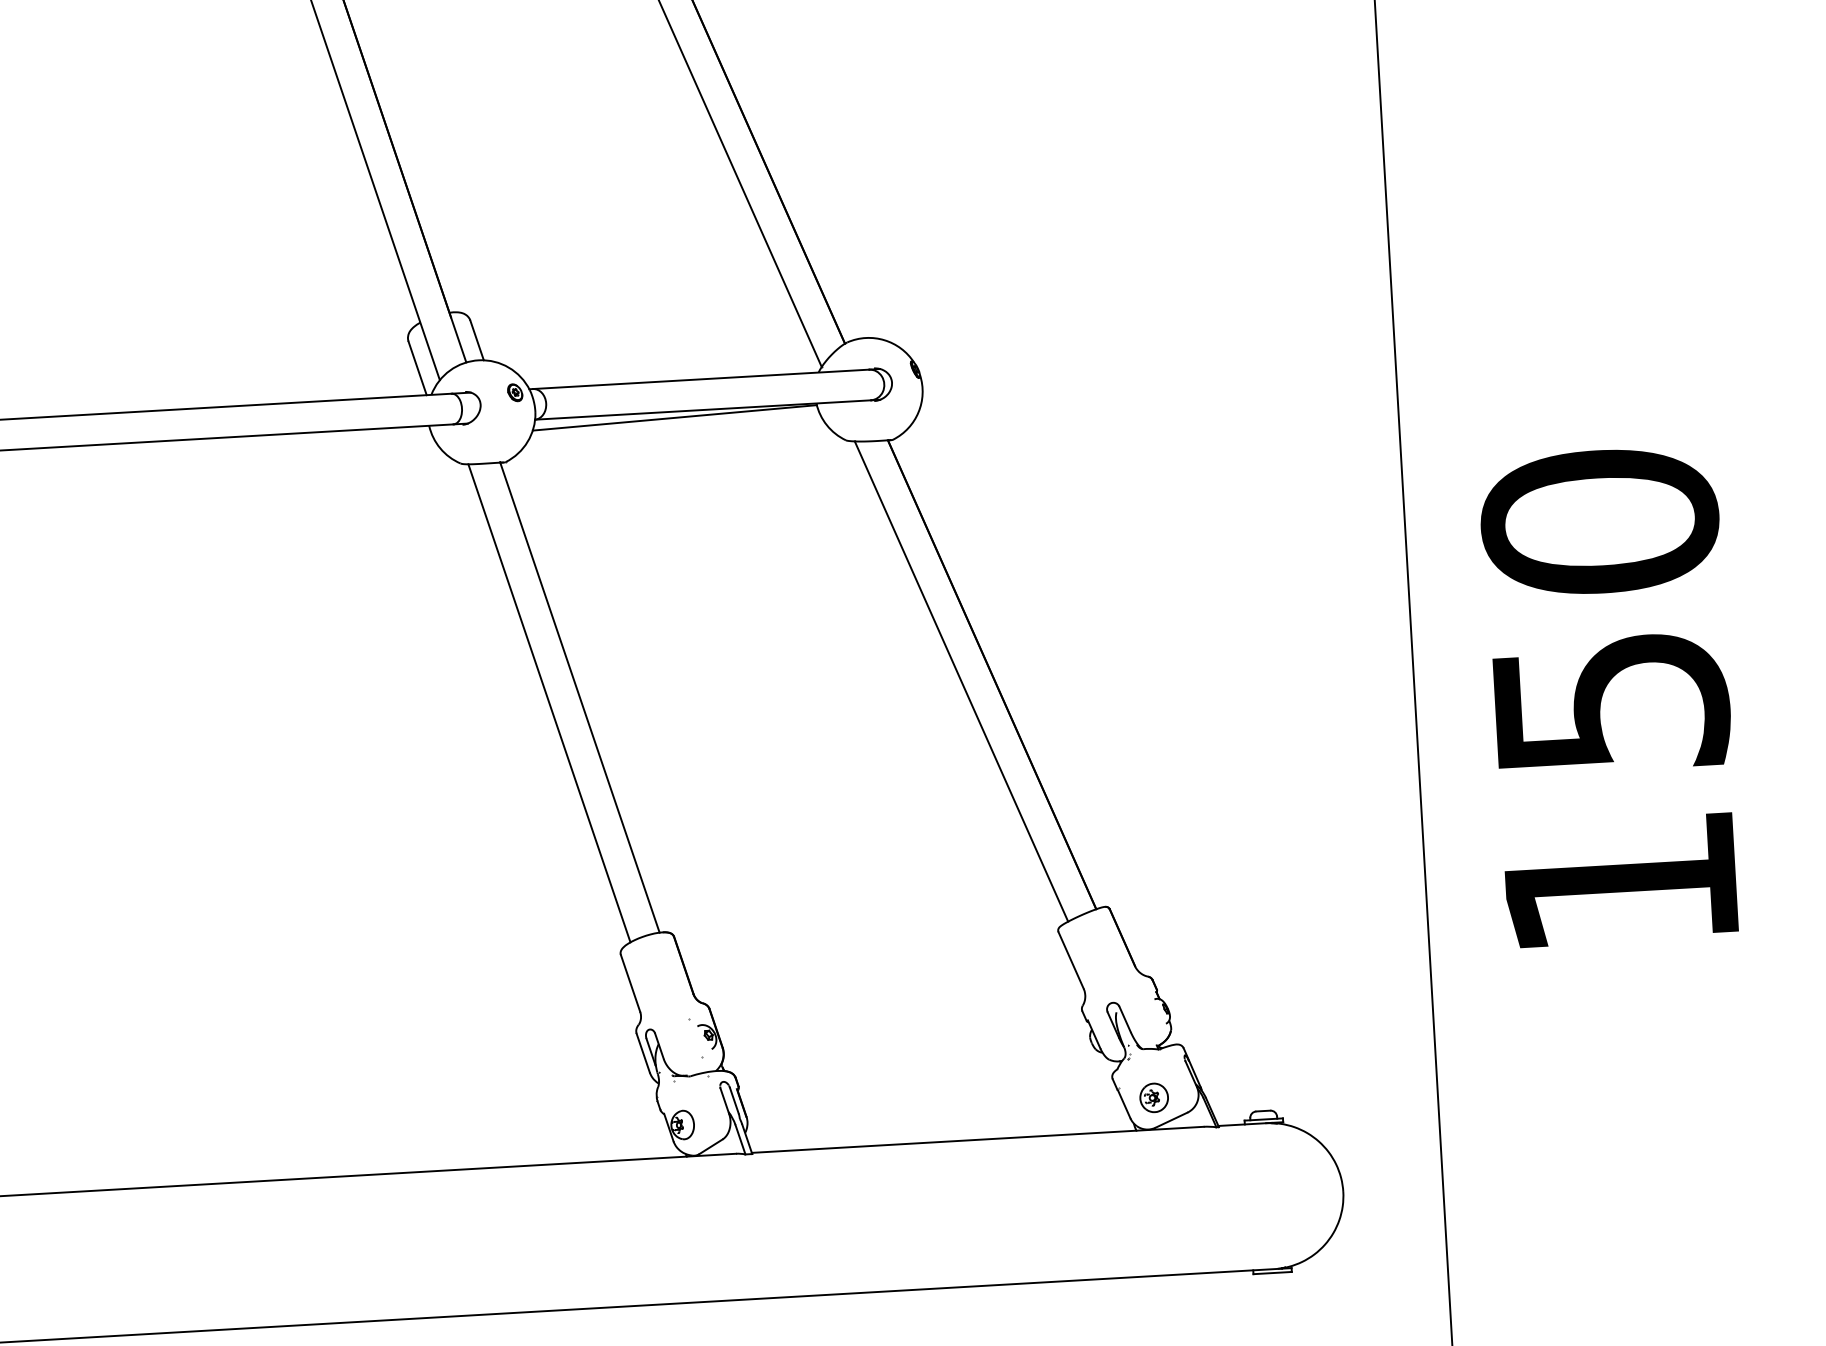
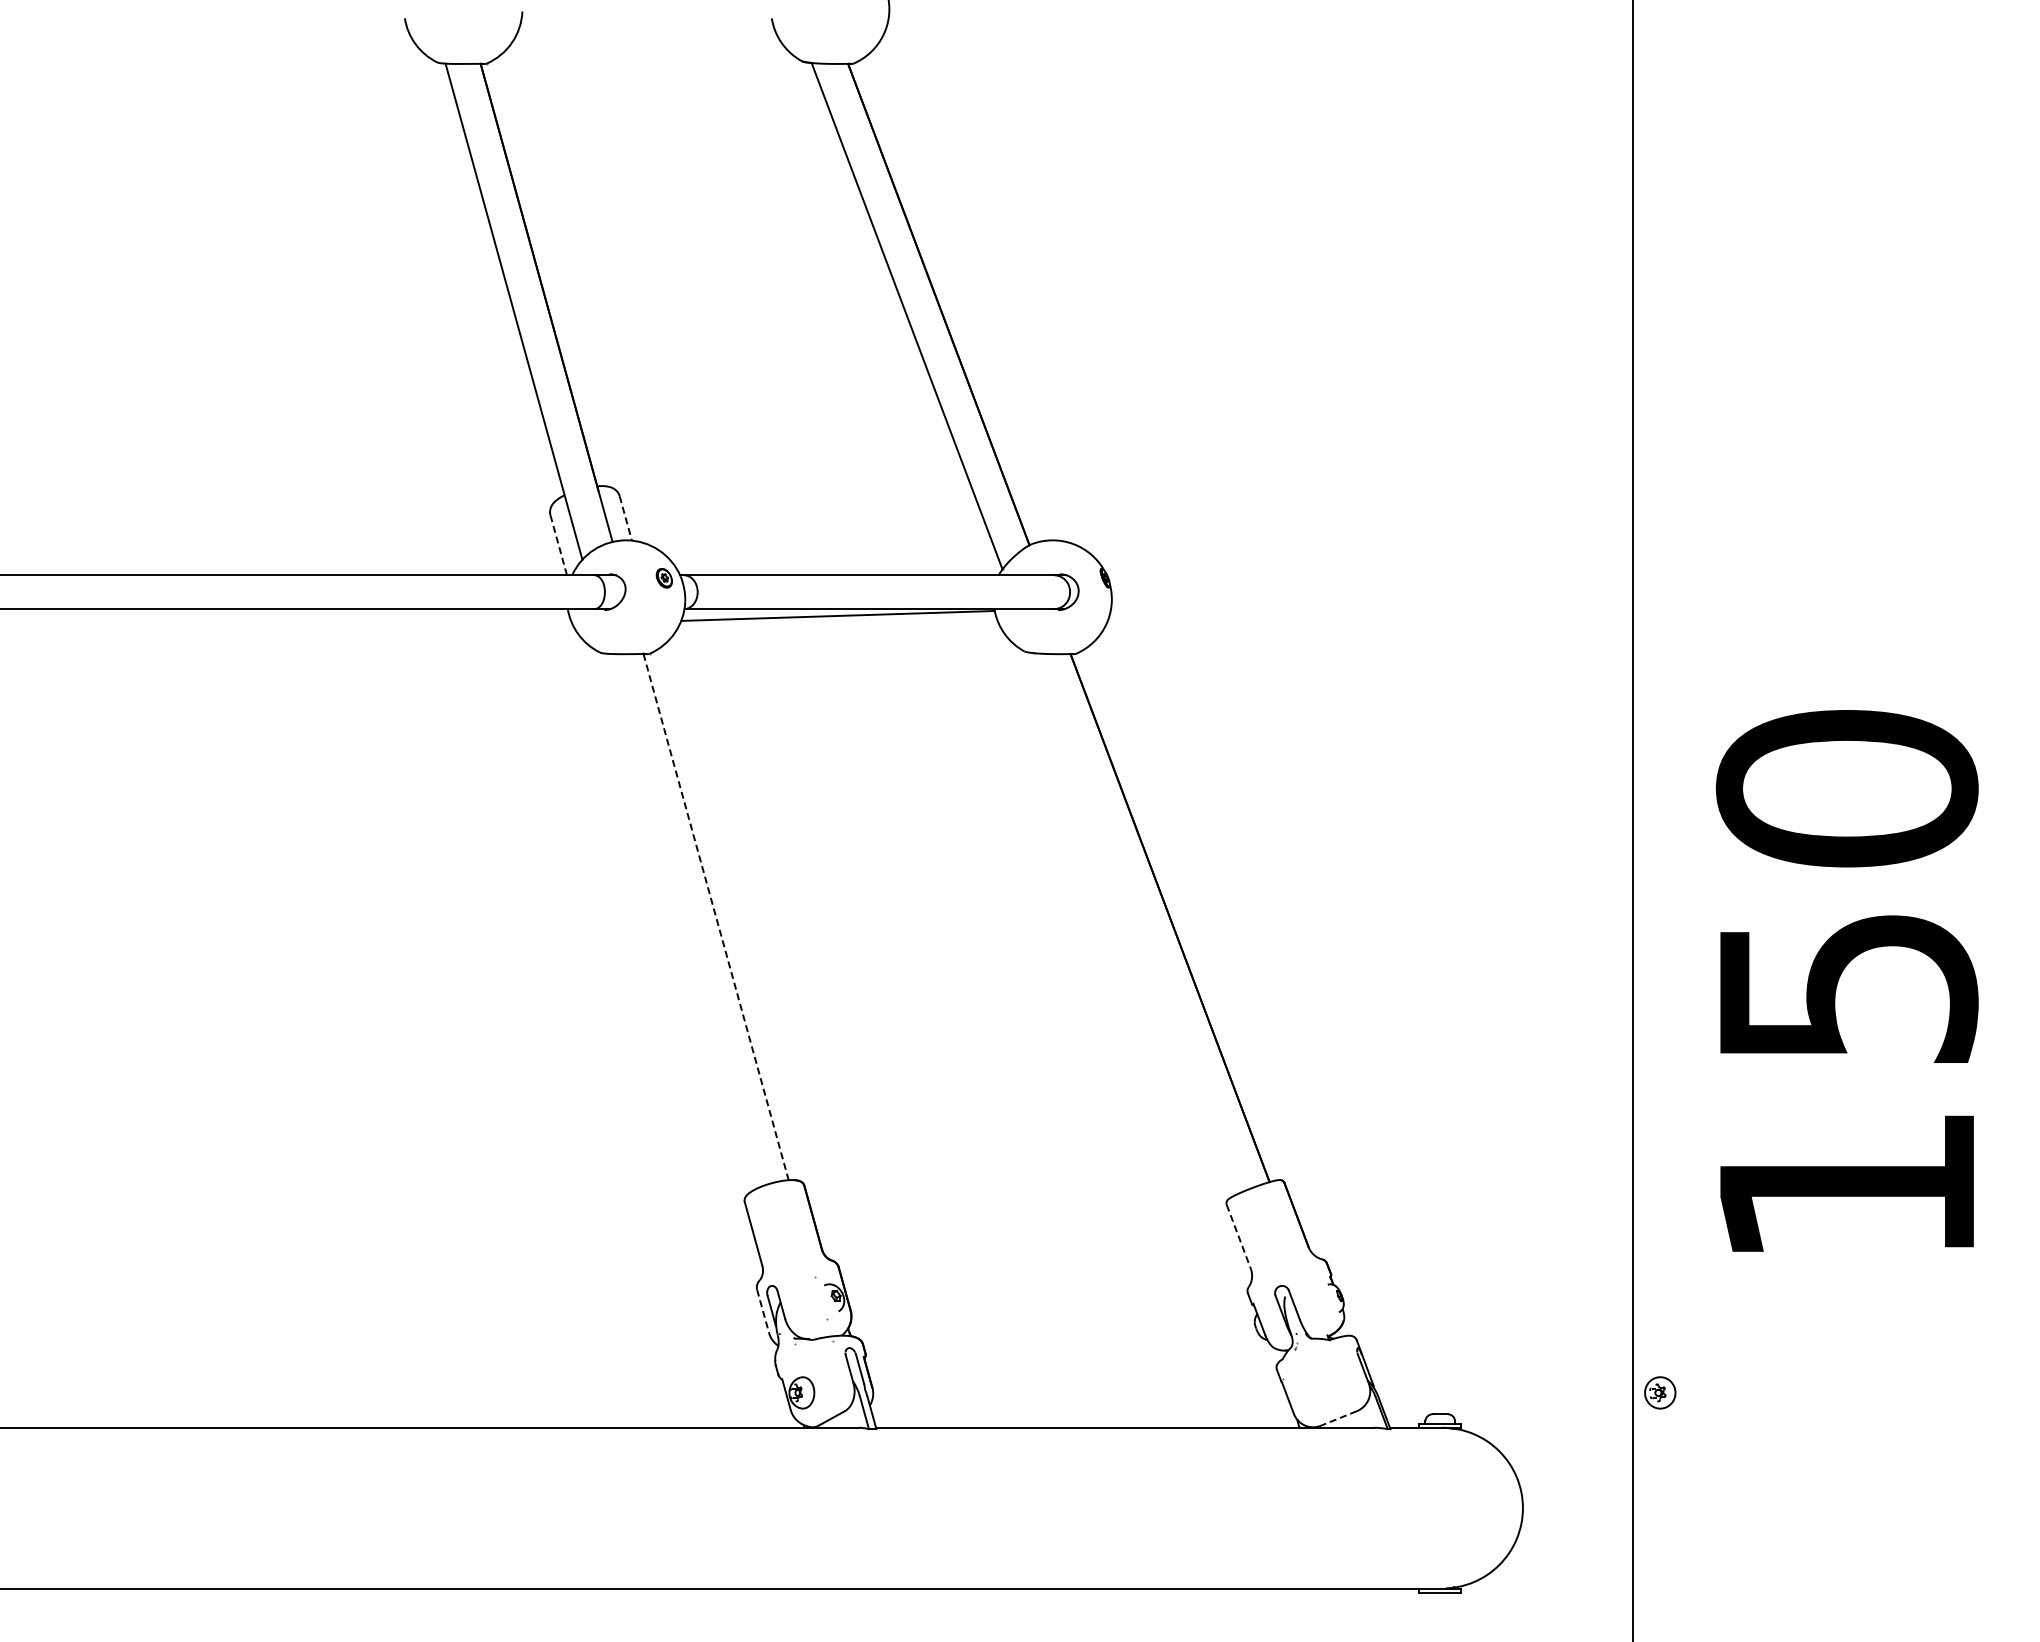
line: (476, 340) -> (625, 518), solid -> dashed
line: (417, 368) -> (558, 545), solid -> dashed
line: (960, 681) -> (1135, 923), removed
line: (580, 697) -> (716, 917), solid -> dashed
line: (549, 702) -> (682, 920), removed
line: (1070, 961) -> (1238, 1237), solid -> dashed
line: (643, 1053) -> (763, 1311), solid -> dashed
part: (1154, 1097) -> (1660, 1392), moved
line: (1171, 1120) -> (1338, 1418), solid -> dashed

